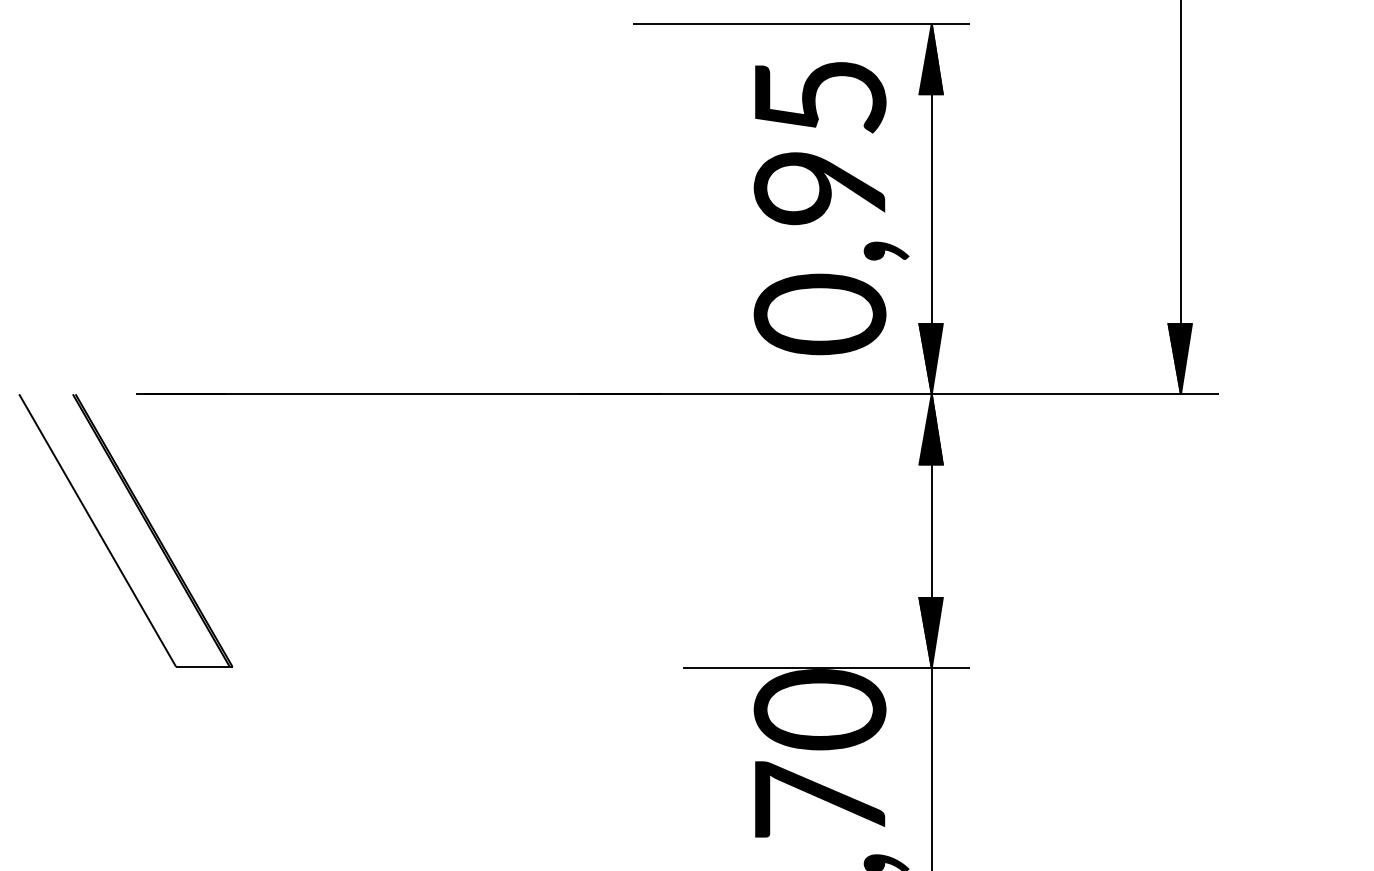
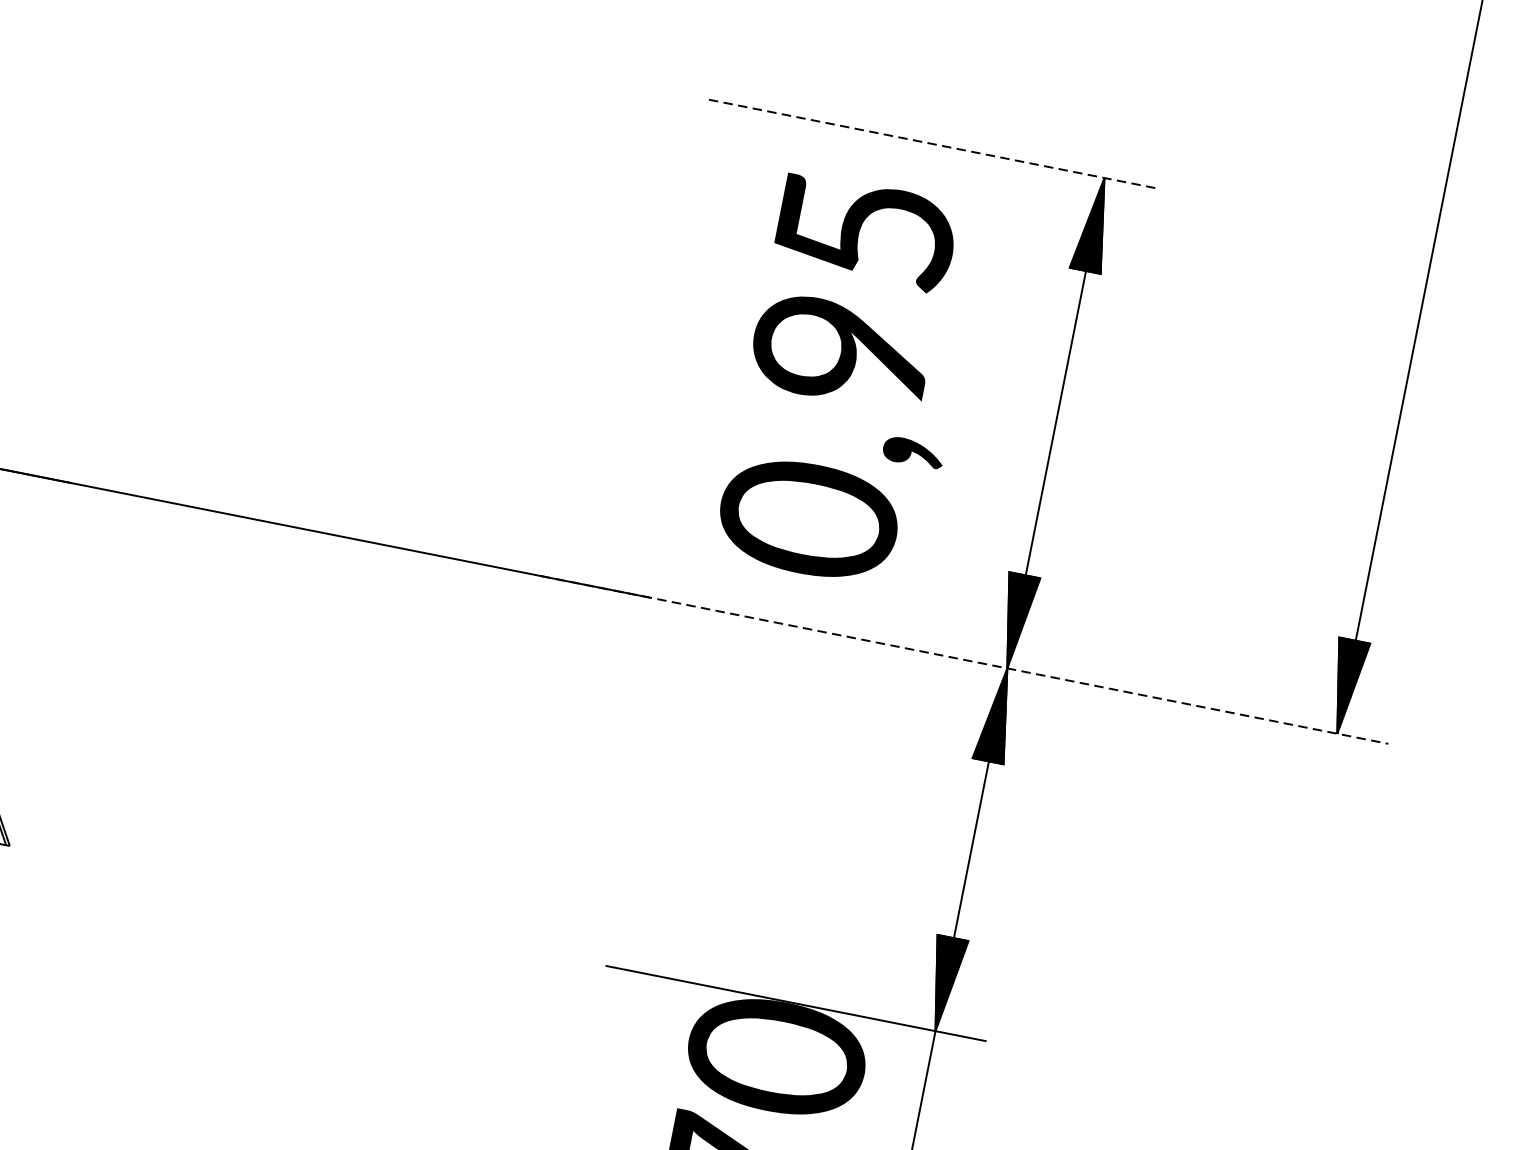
line: (801, 24) -> (931, 144), solid -> dashed
text: (831, 208) -> (851, 381), moved
line: (899, 394) -> (964, 660), solid -> dashed

